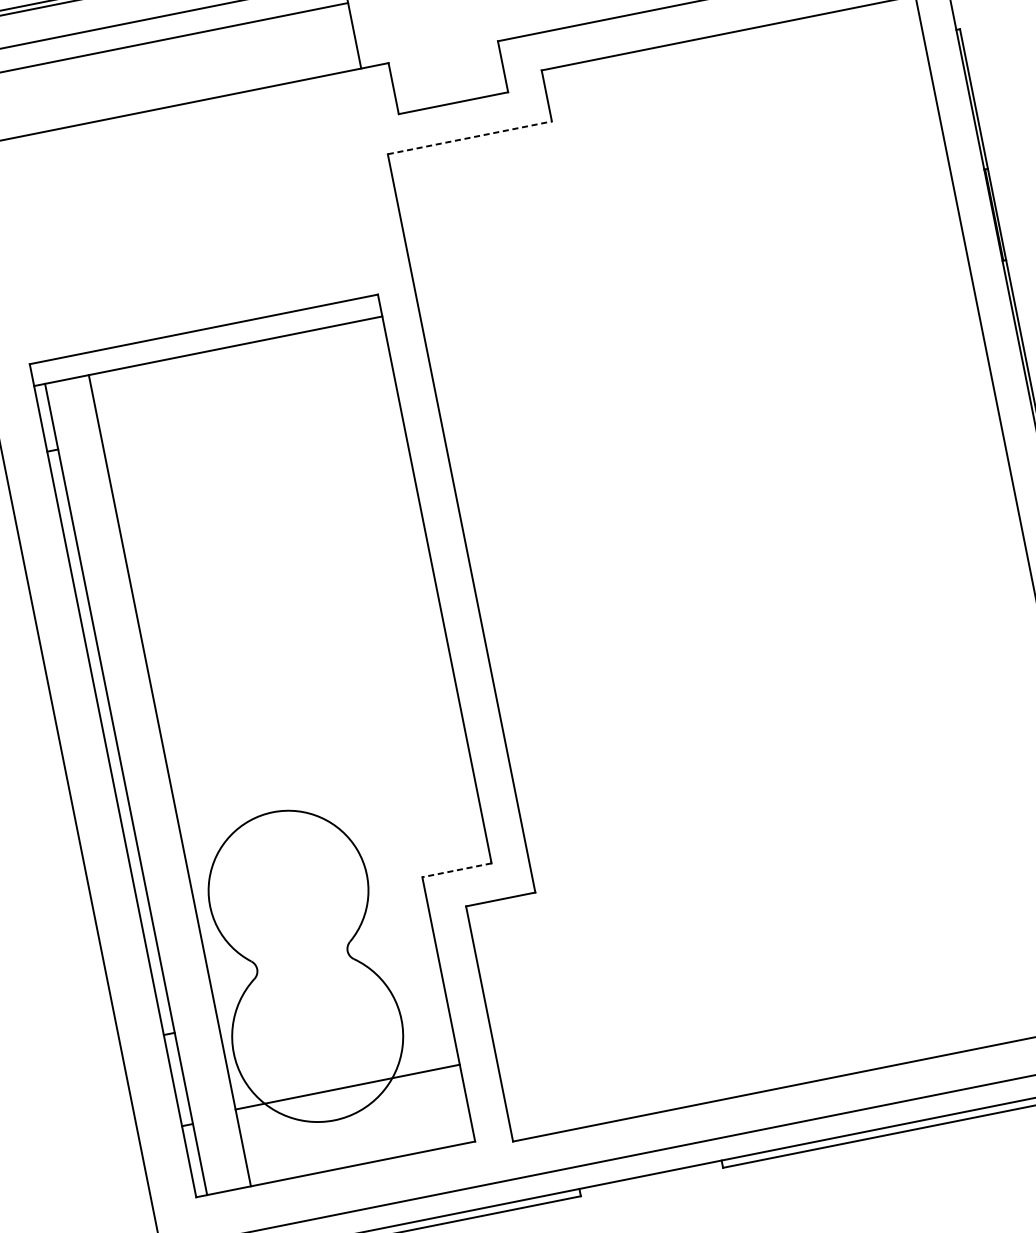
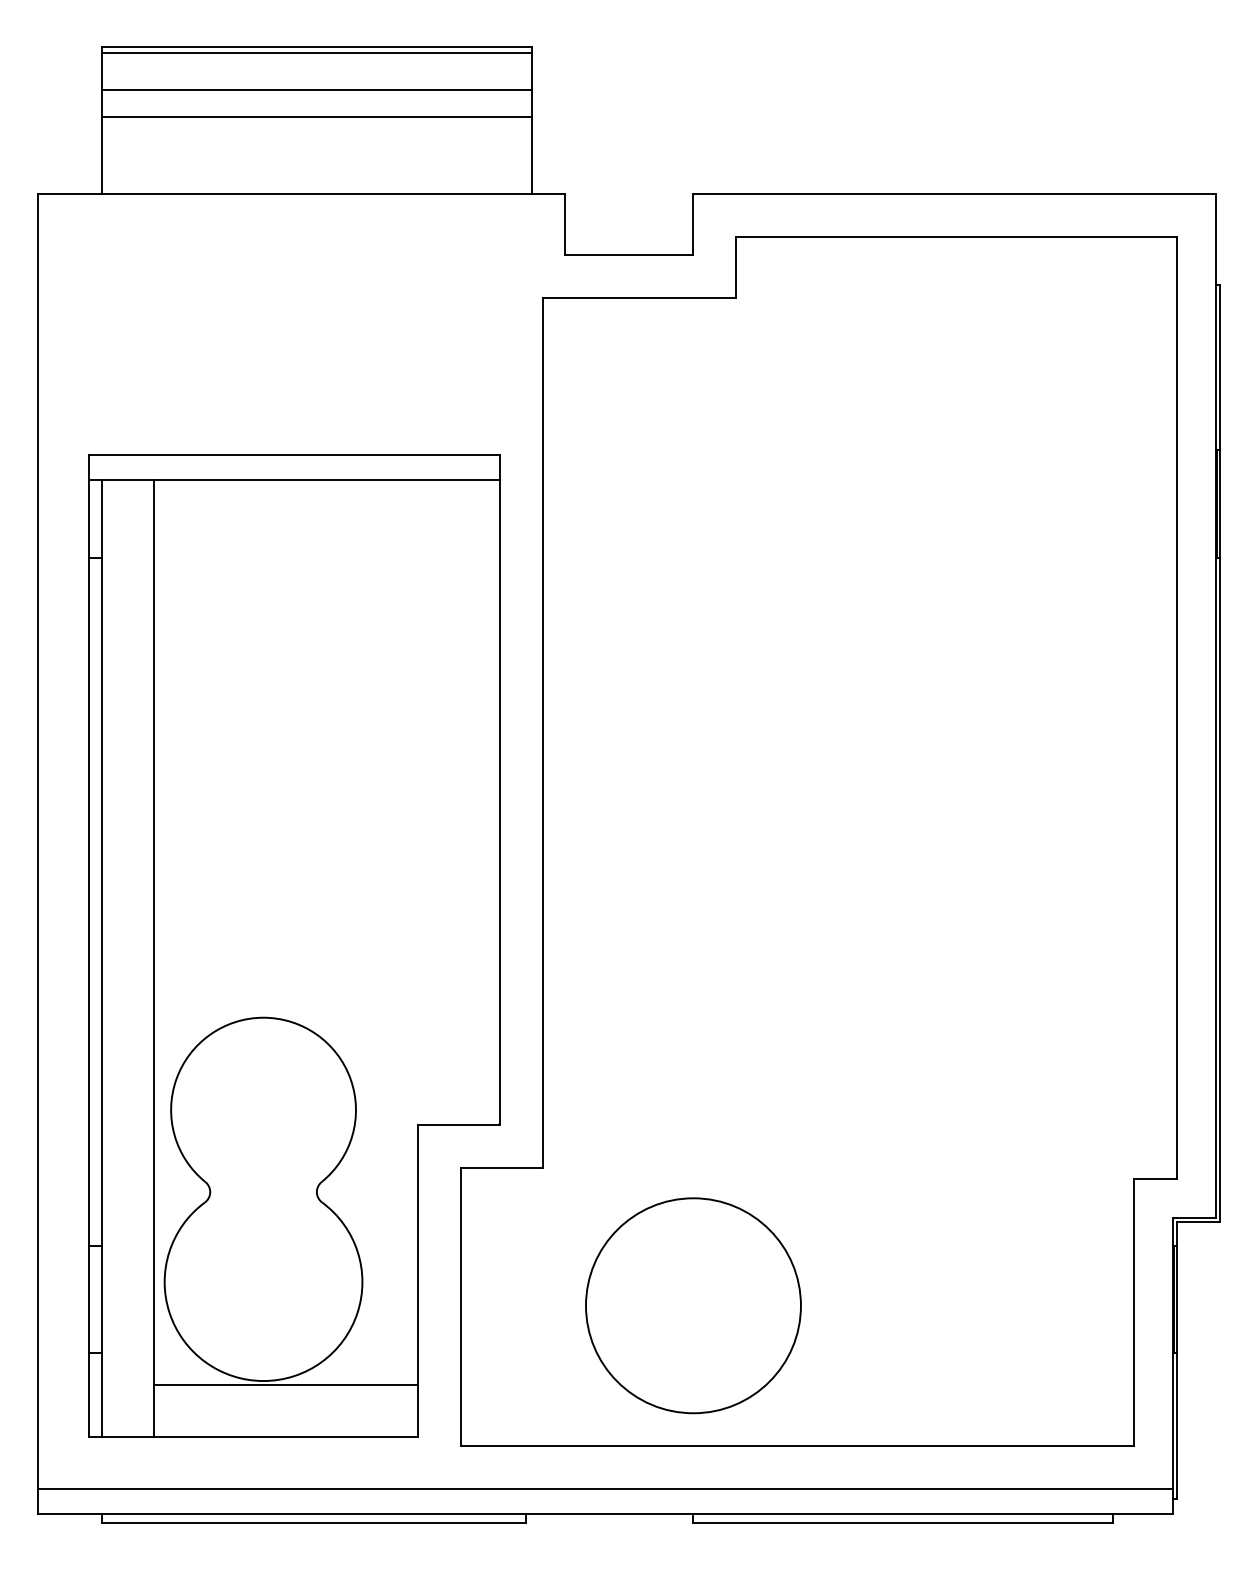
line: (469, 137) -> (639, 297), dashed -> solid
line: (457, 870) -> (459, 1125), dashed -> solid
circle: (686, 983) -> (693, 1305), added
line: (347, 1087) -> (285, 1385), moved

